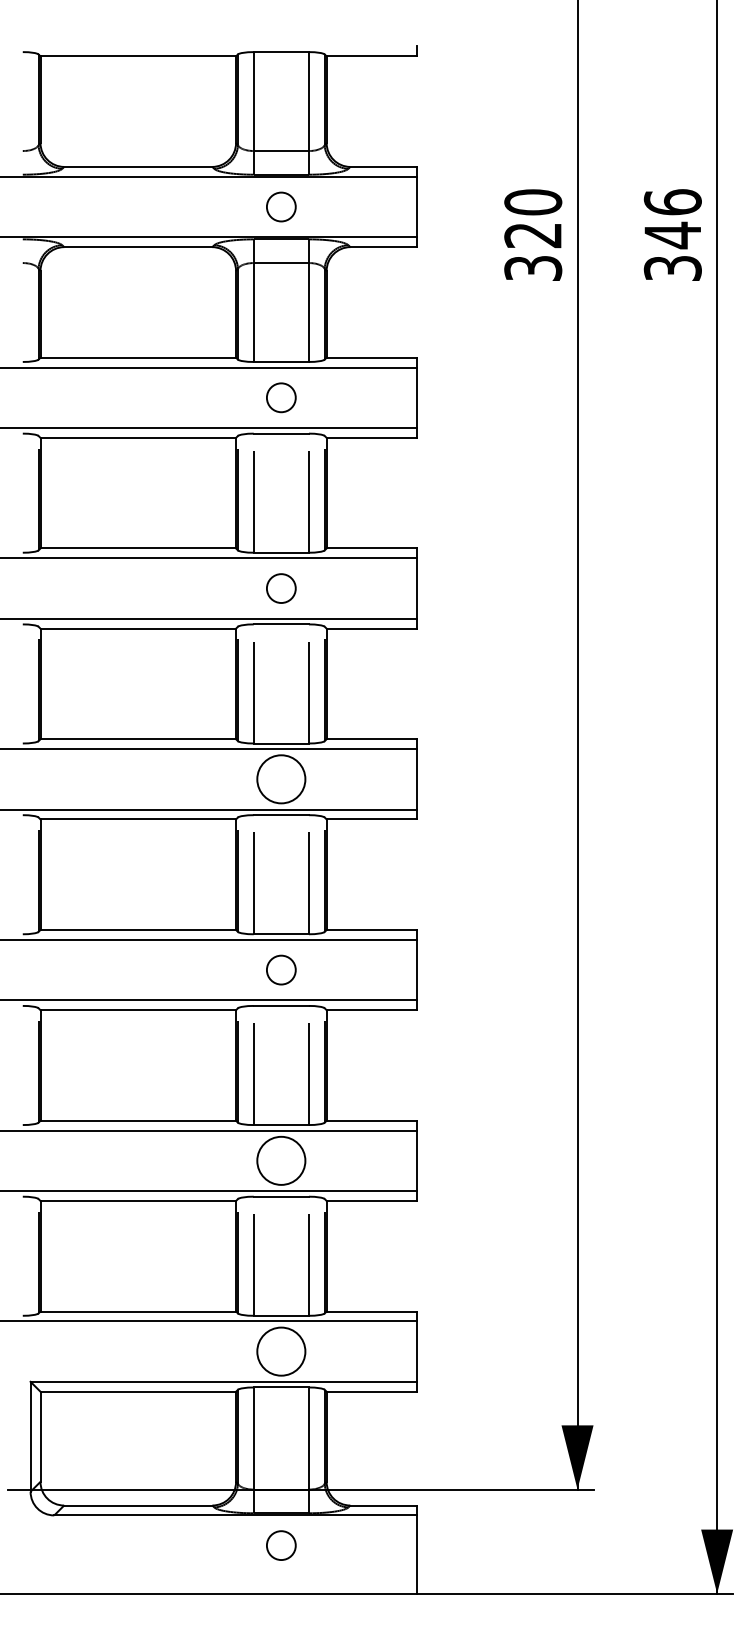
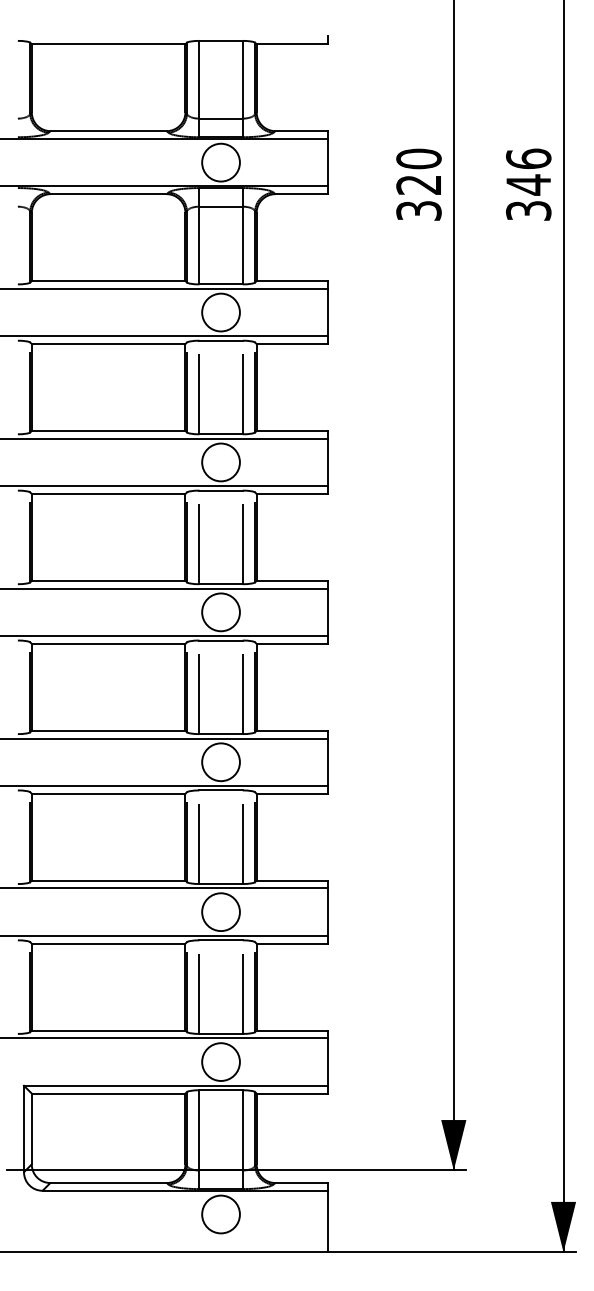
circle: (281, 207) -> (221, 163), size x1.67
circle: (281, 397) -> (221, 312), size x1.67
circle: (281, 588) -> (221, 462), size x1.67
circle: (281, 970) -> (221, 762), size x1.67
circle: (281, 1545) -> (221, 1214), size x1.67

